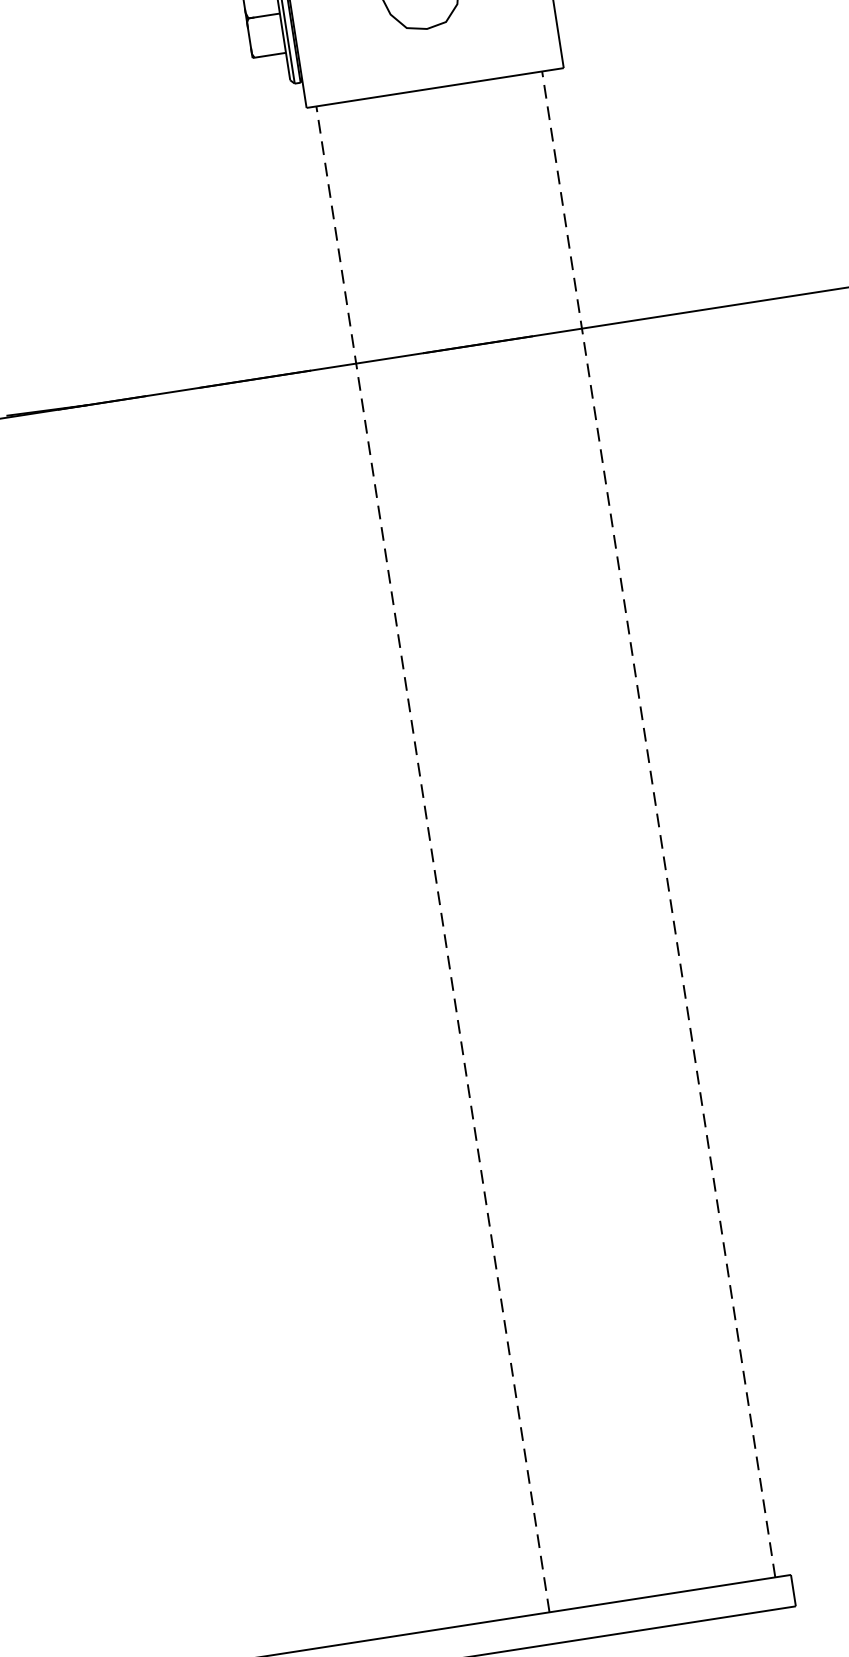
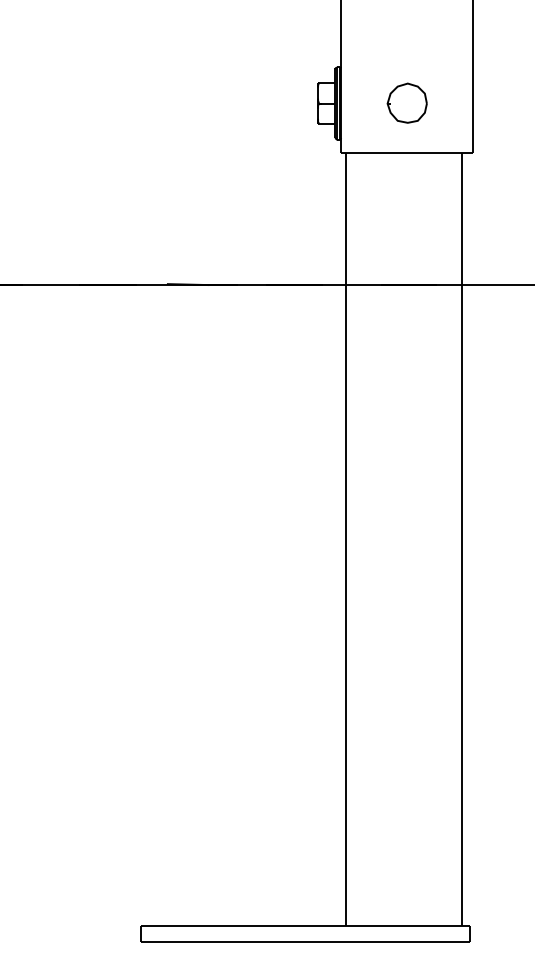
line: (659, 824) -> (462, 539), dashed -> solid
line: (433, 859) -> (346, 539), dashed -> solid

